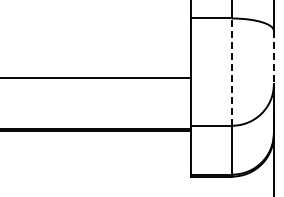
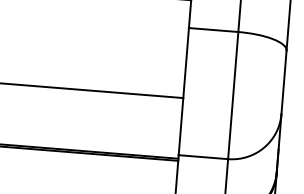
line: (273, 57) -> (283, 82), dashed -> solid
line: (232, 72) -> (233, 96), dashed -> solid

